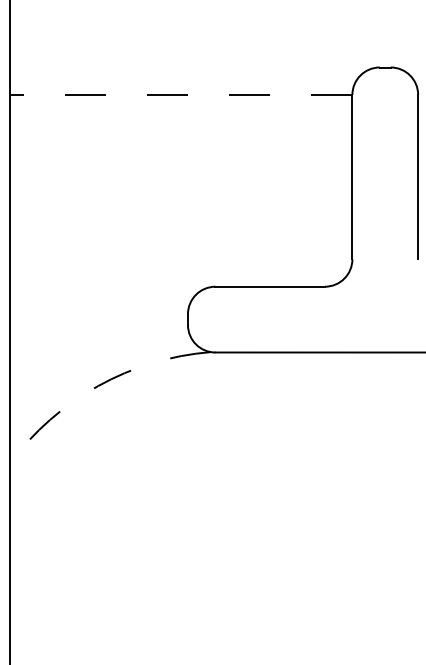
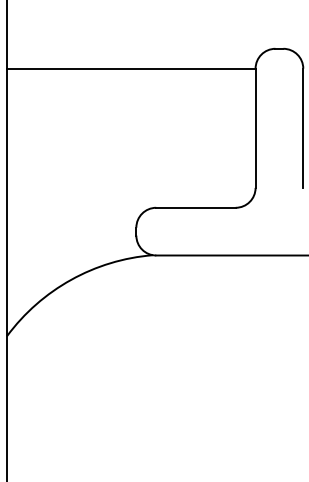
line: (180, 94) -> (130, 68), dashed -> solid
arc: (98, 386) -> (71, 280), dashed -> solid

